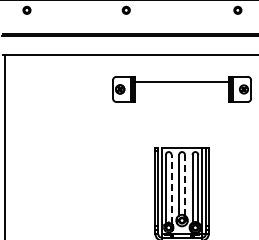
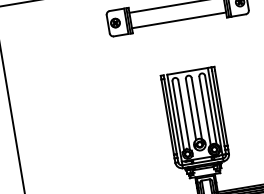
line: (181, 97) -> (178, 20), added
line: (184, 184) -> (196, 107), dashed -> solid
line: (171, 189) -> (183, 115), dashed -> solid

